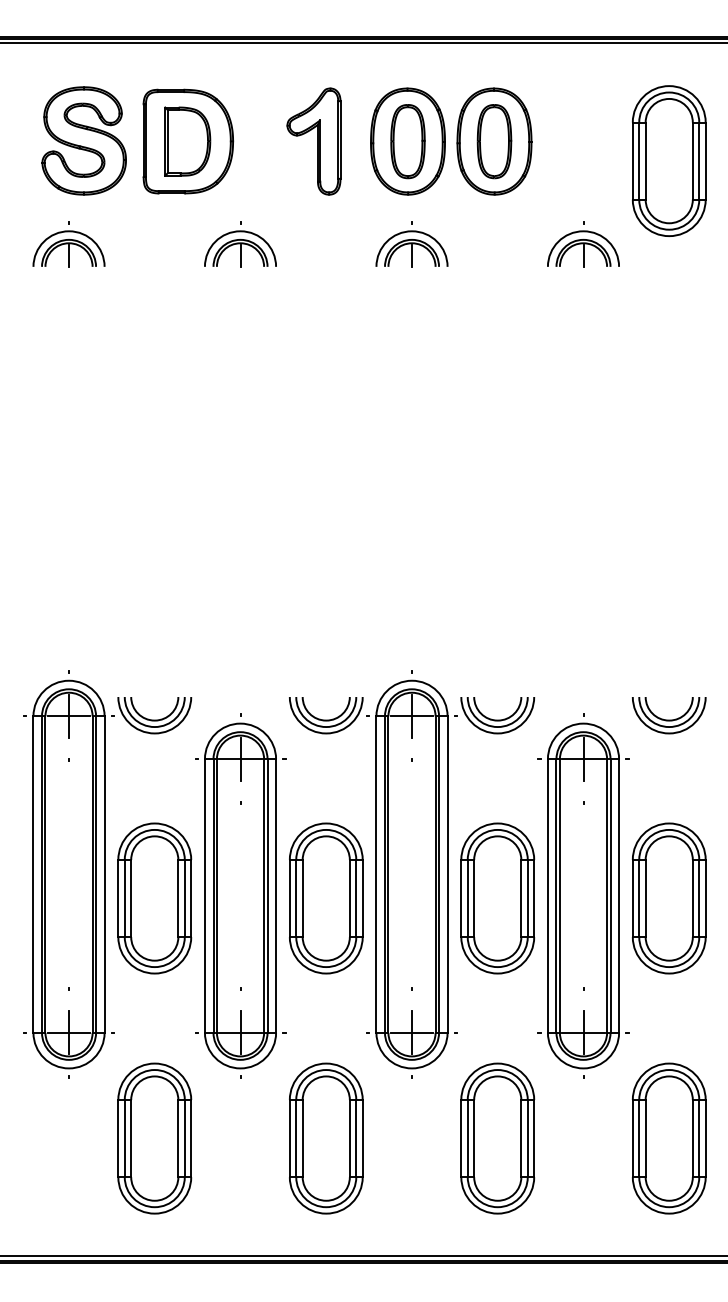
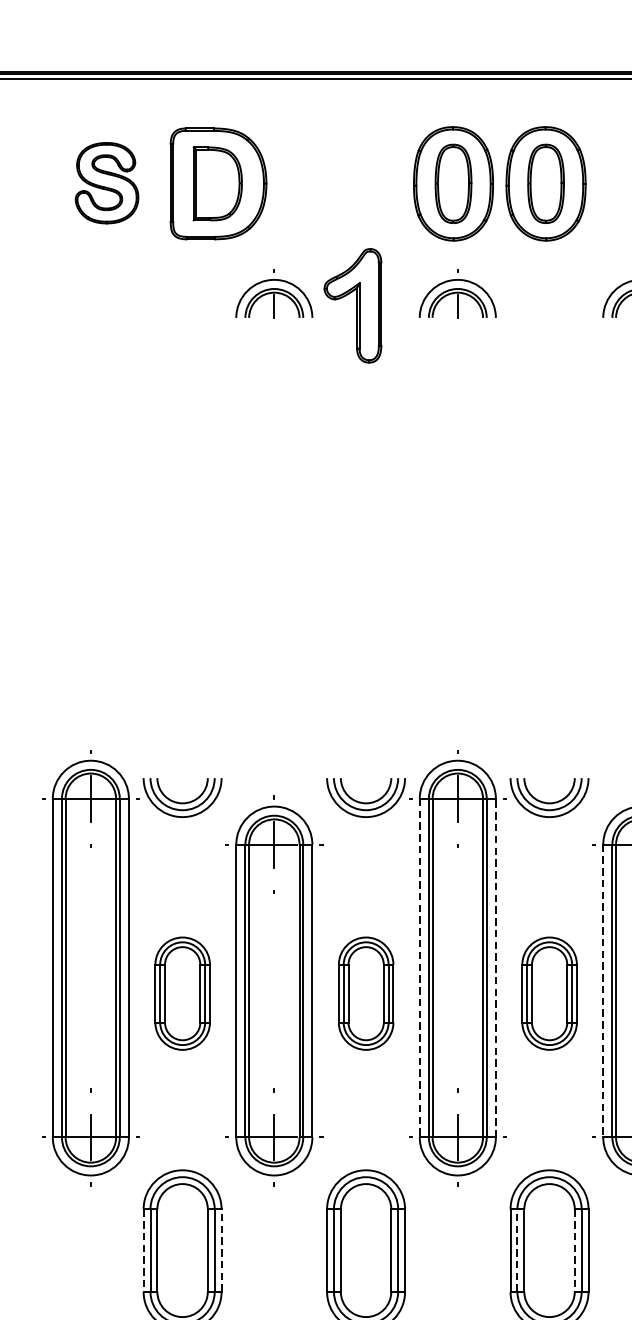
part: (83, 140) -> (106, 182), size x0.7
part: (313, 141) -> (352, 305), moved
part: (68, 244) -> (90, 293), removed
line: (447, 874) -> (495, 968), solid -> dashed
line: (376, 875) -> (419, 969), solid -> dashed
line: (547, 896) -> (602, 991), solid -> dashed
part: (154, 898) -> (182, 993), size x0.7
part: (326, 898) -> (366, 993), size x0.7
part: (497, 898) -> (549, 993), size x0.7
line: (118, 1138) -> (143, 1250), solid -> dashed
line: (191, 1138) -> (221, 1250), solid -> dashed
line: (467, 1138) -> (517, 1250), solid -> dashed
line: (521, 1138) -> (574, 1250), solid -> dashed

